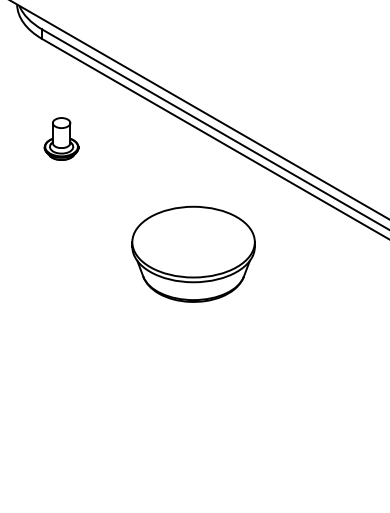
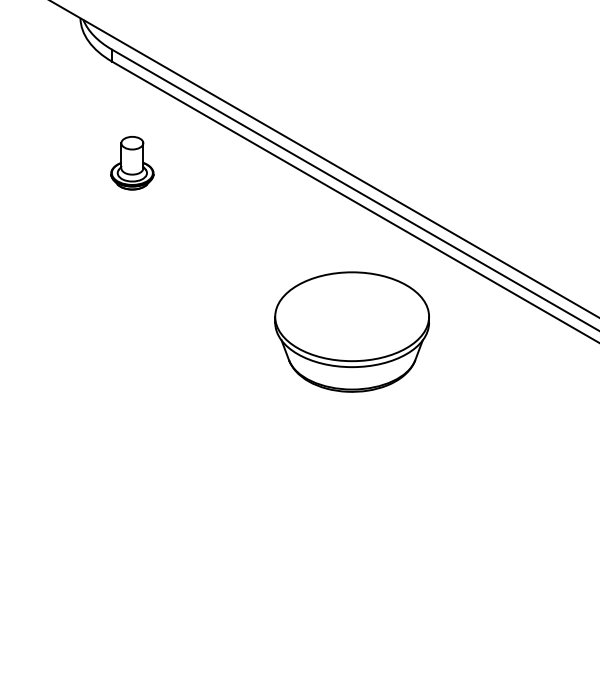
part: (61, 139) -> (132, 163), moved
part: (193, 253) -> (351, 331), moved

